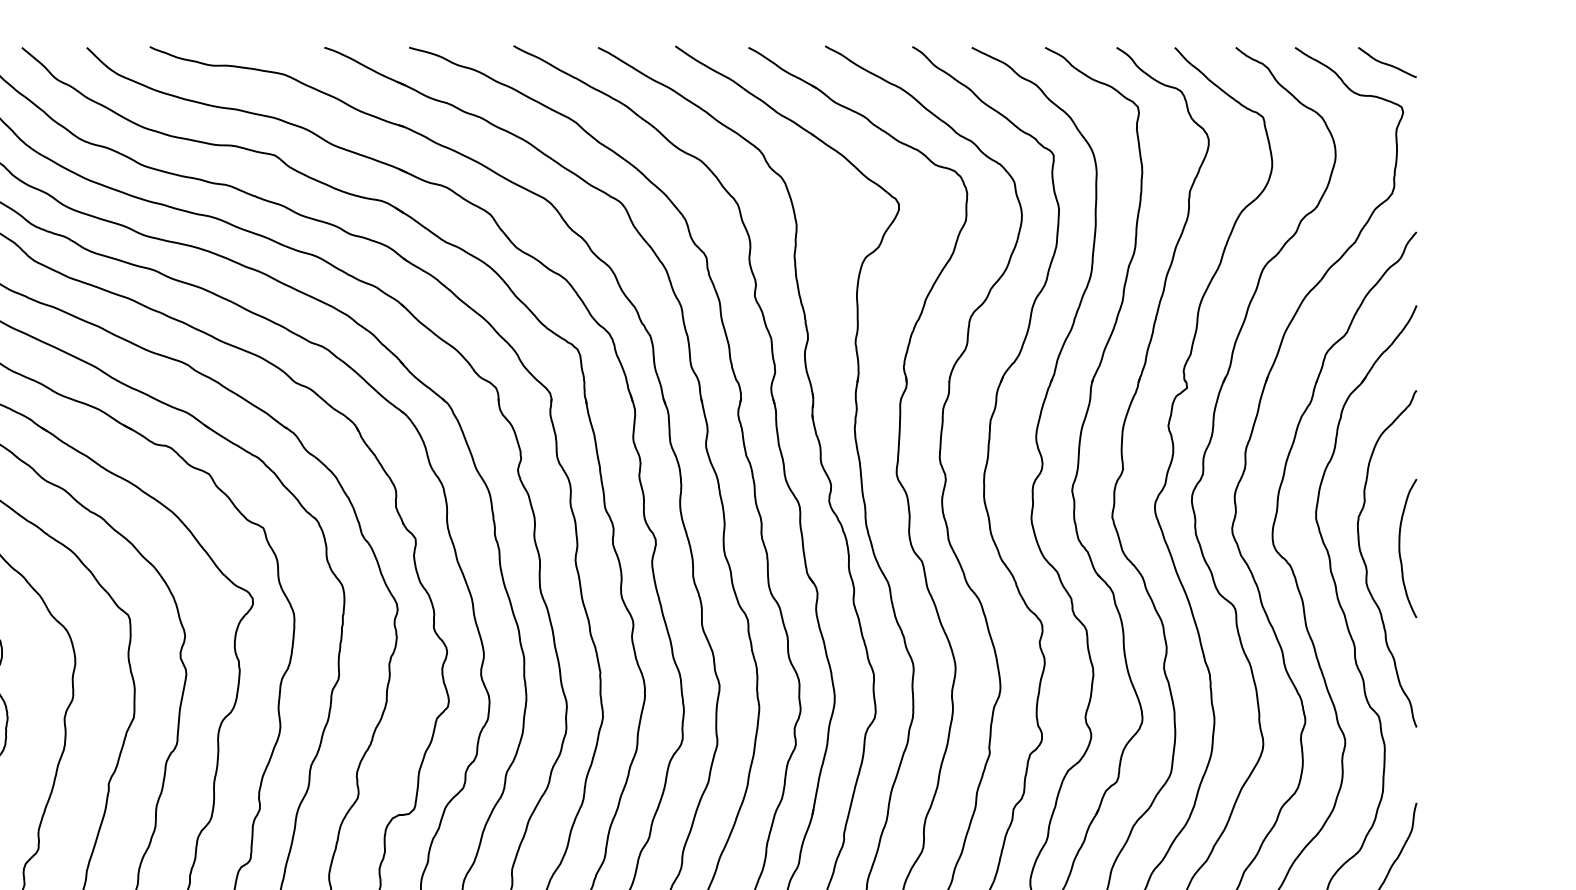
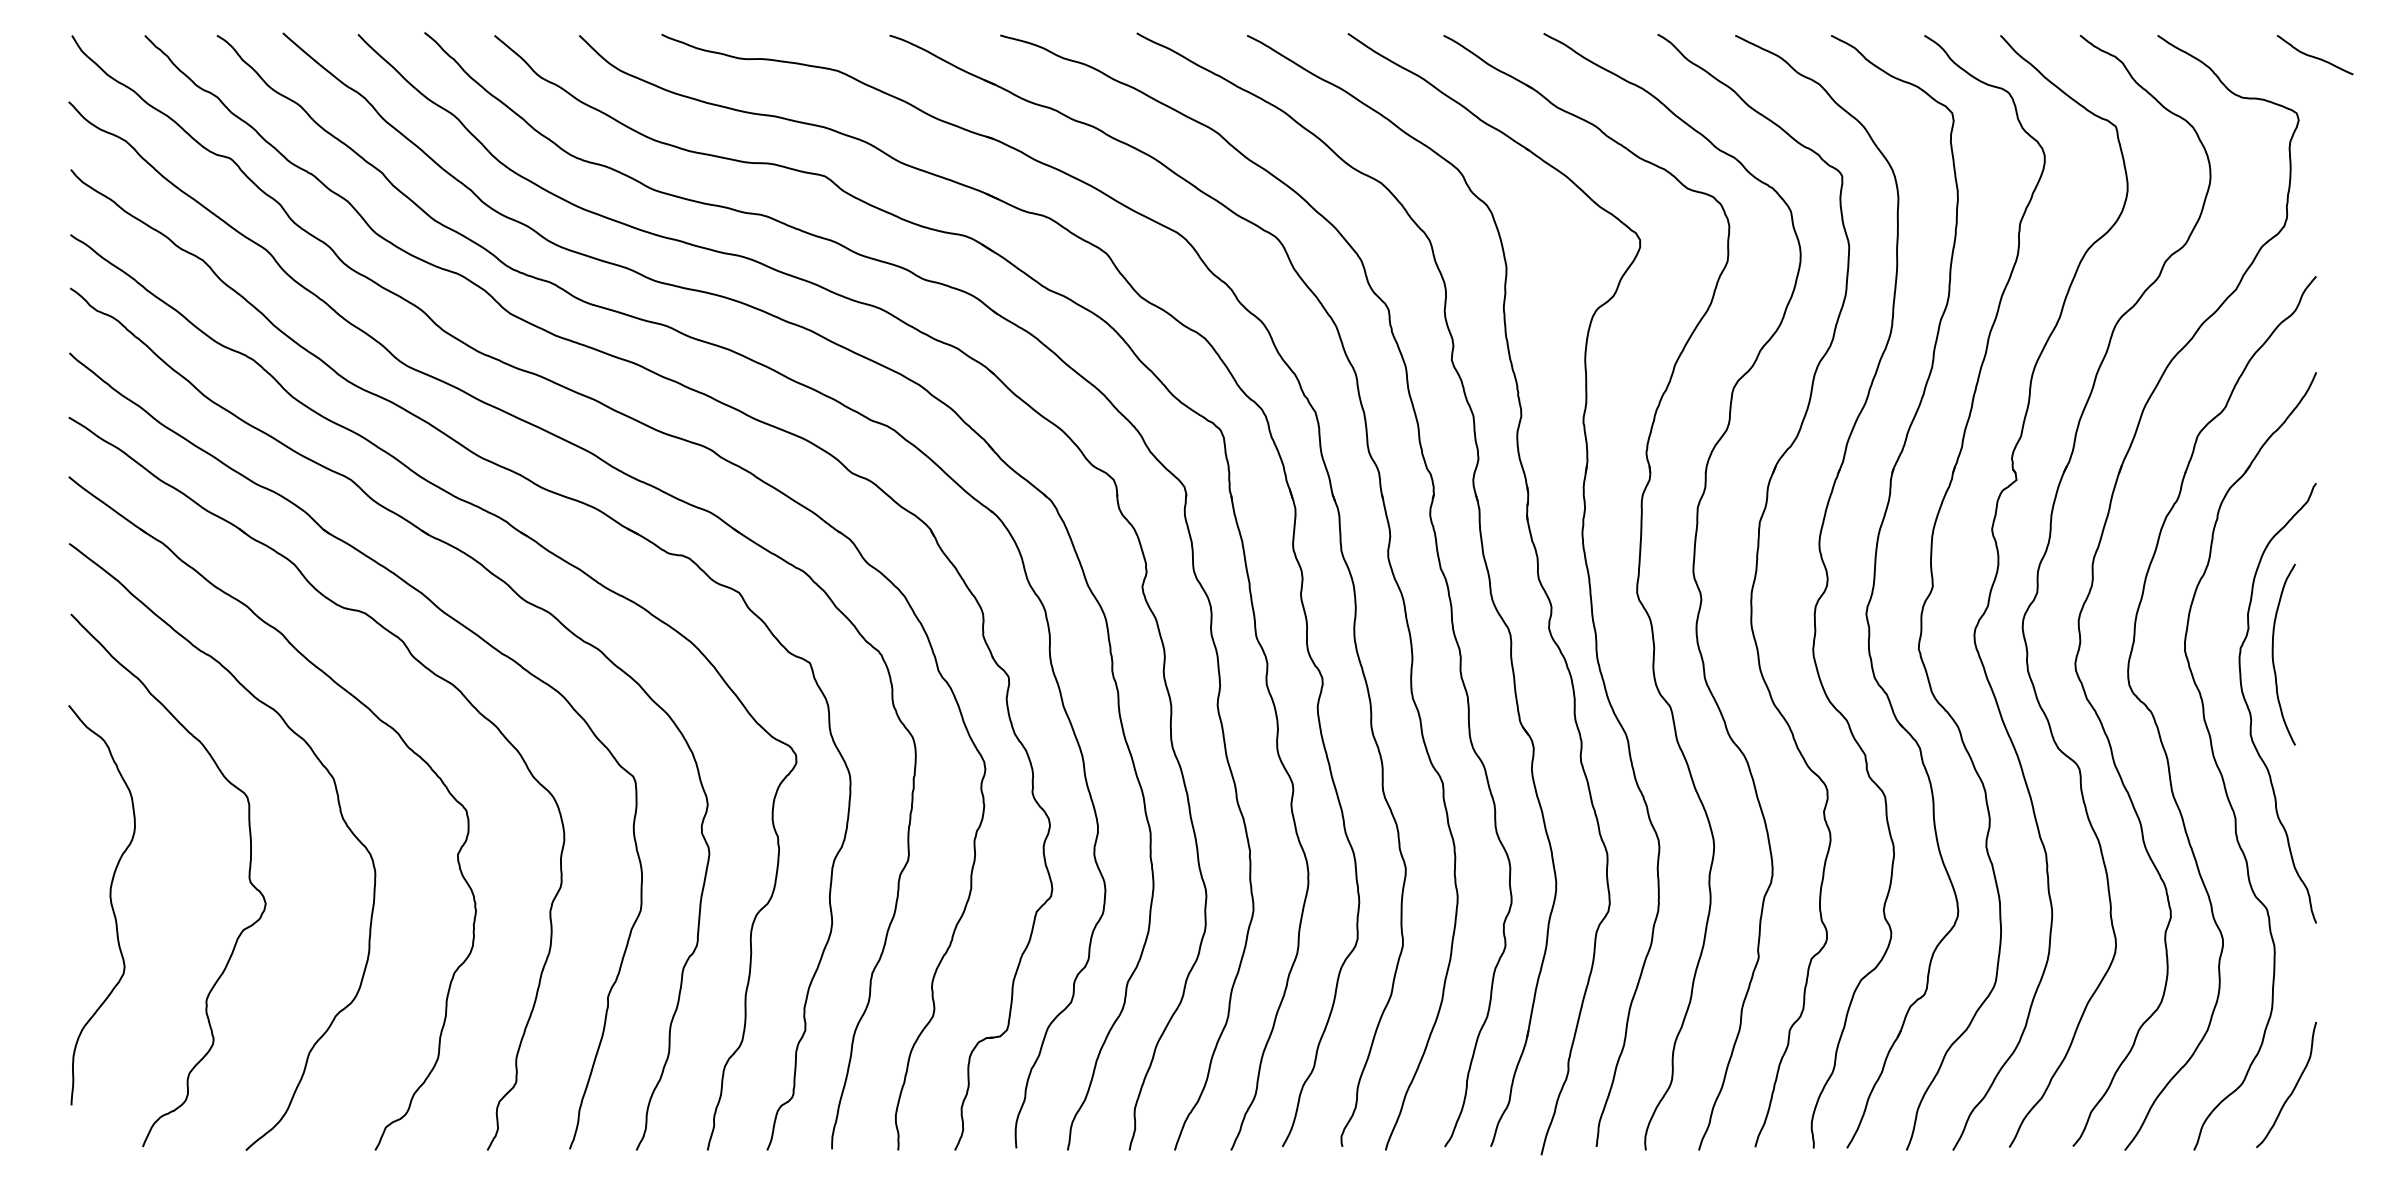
curve: (1386, 63) -> (2314, 56), moved
curve: (1399, 548) -> (2273, 654), moved

